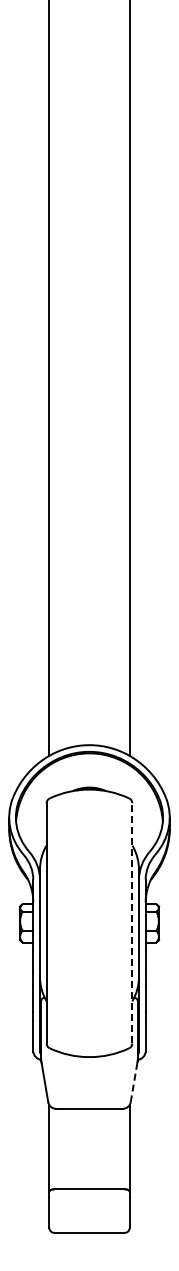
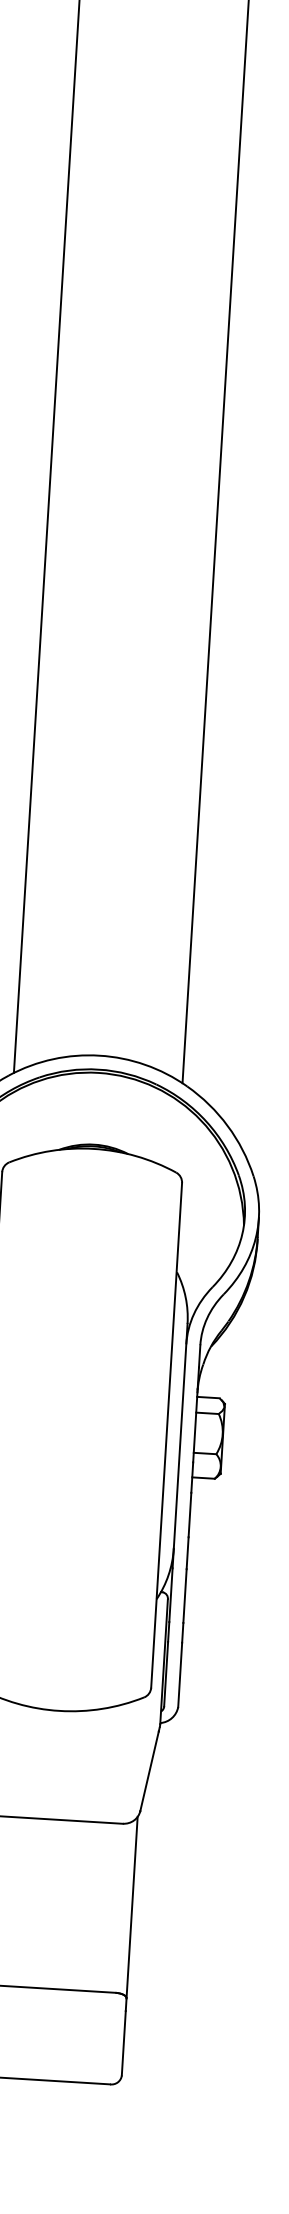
line: (132, 922) -> (167, 1433), dashed -> solid
line: (134, 1082) -> (150, 1769), dashed -> solid

